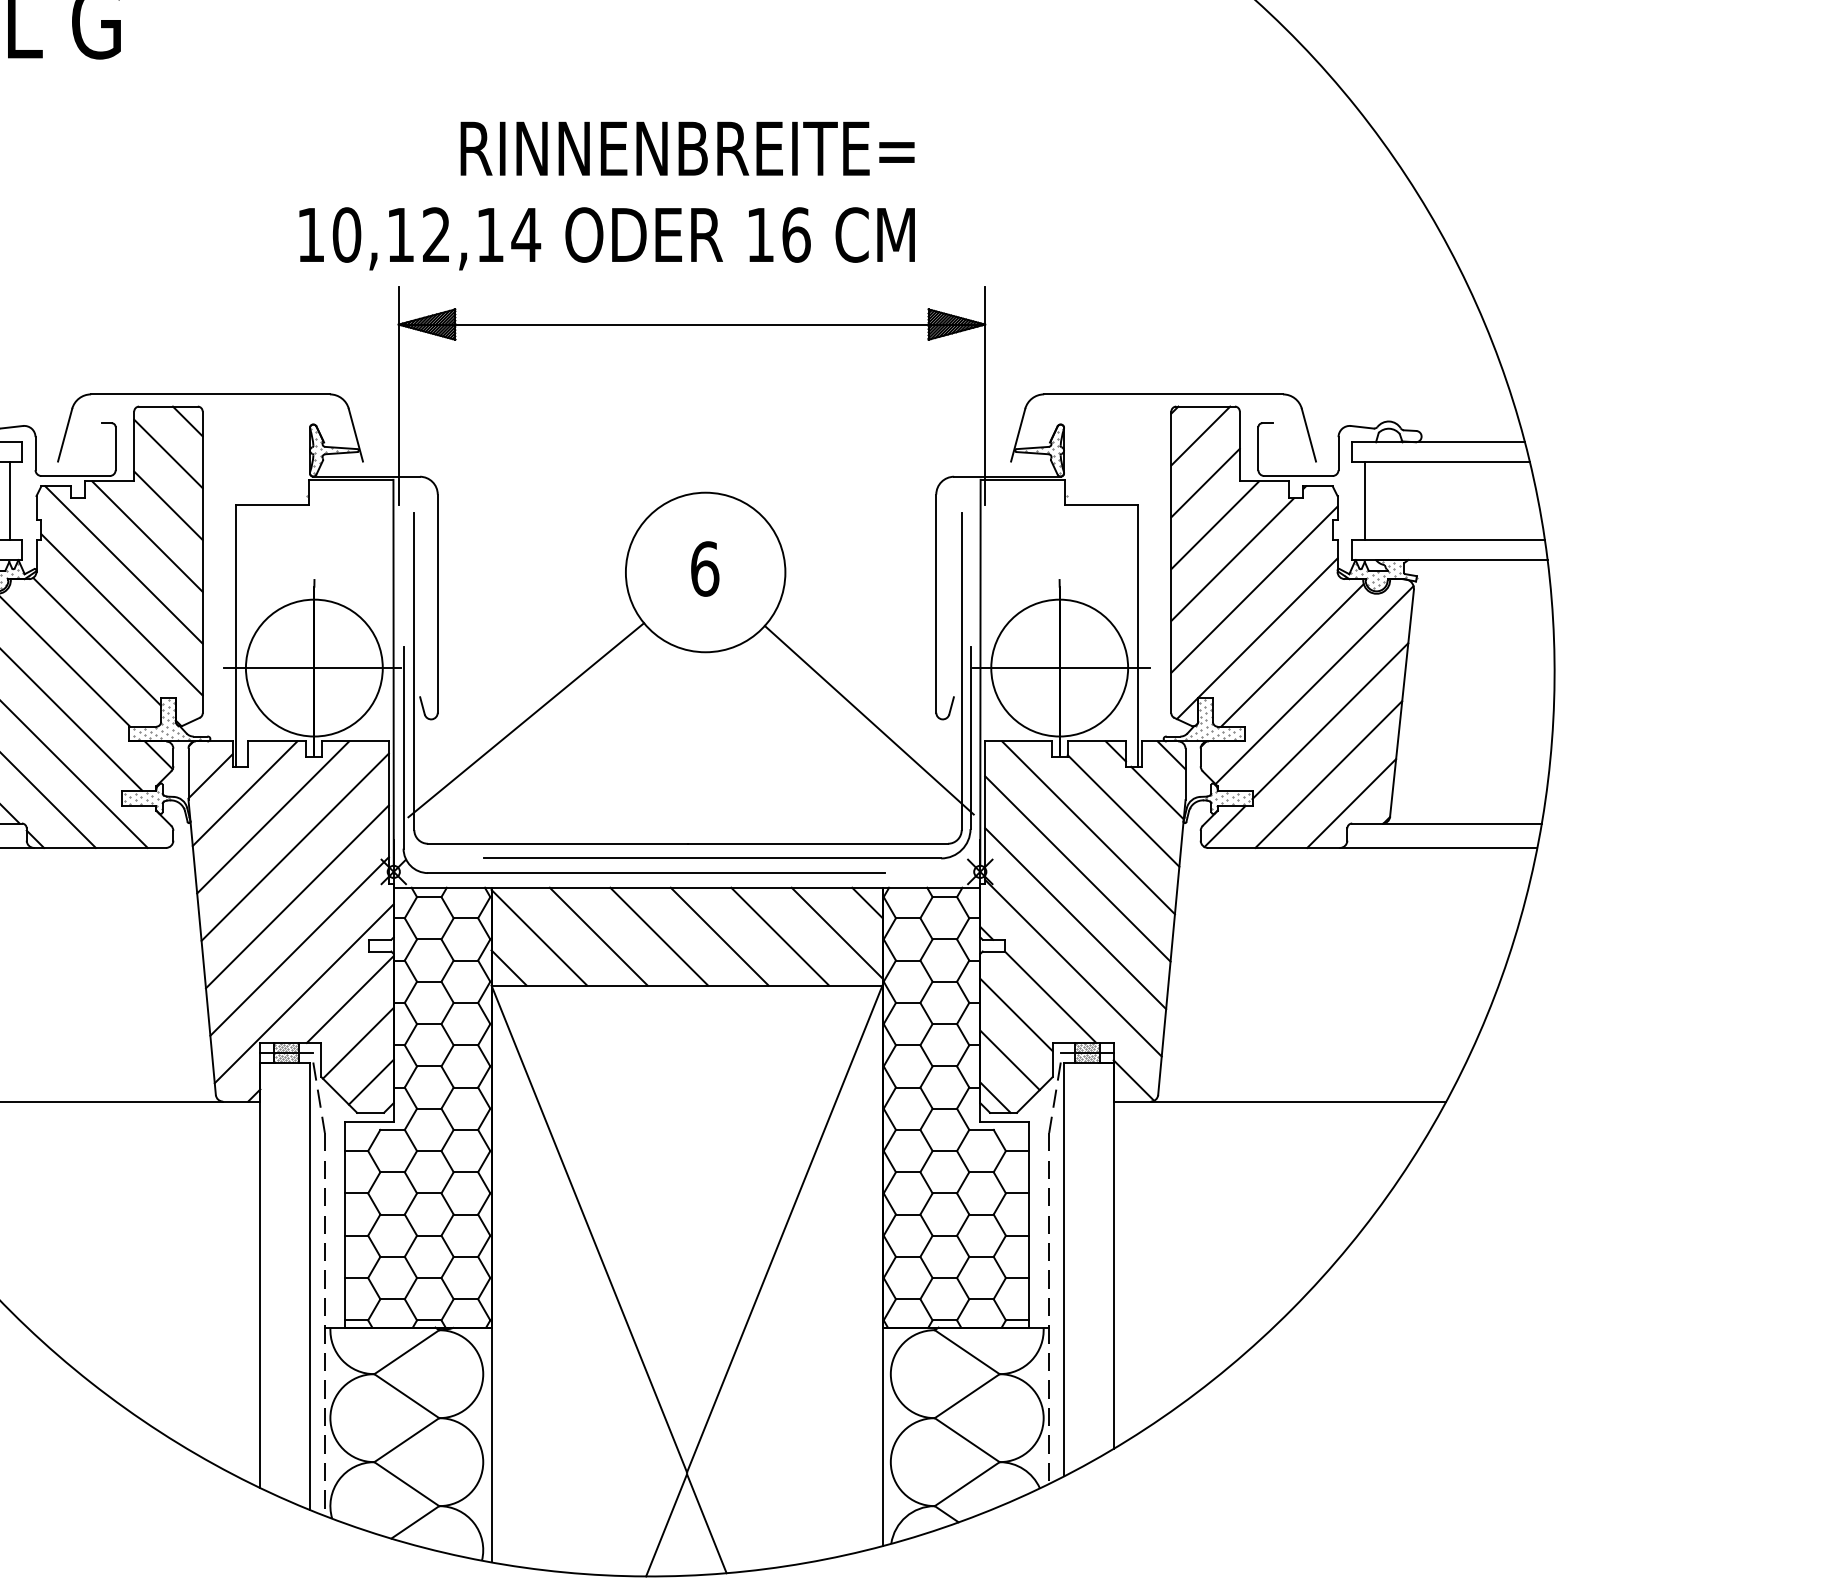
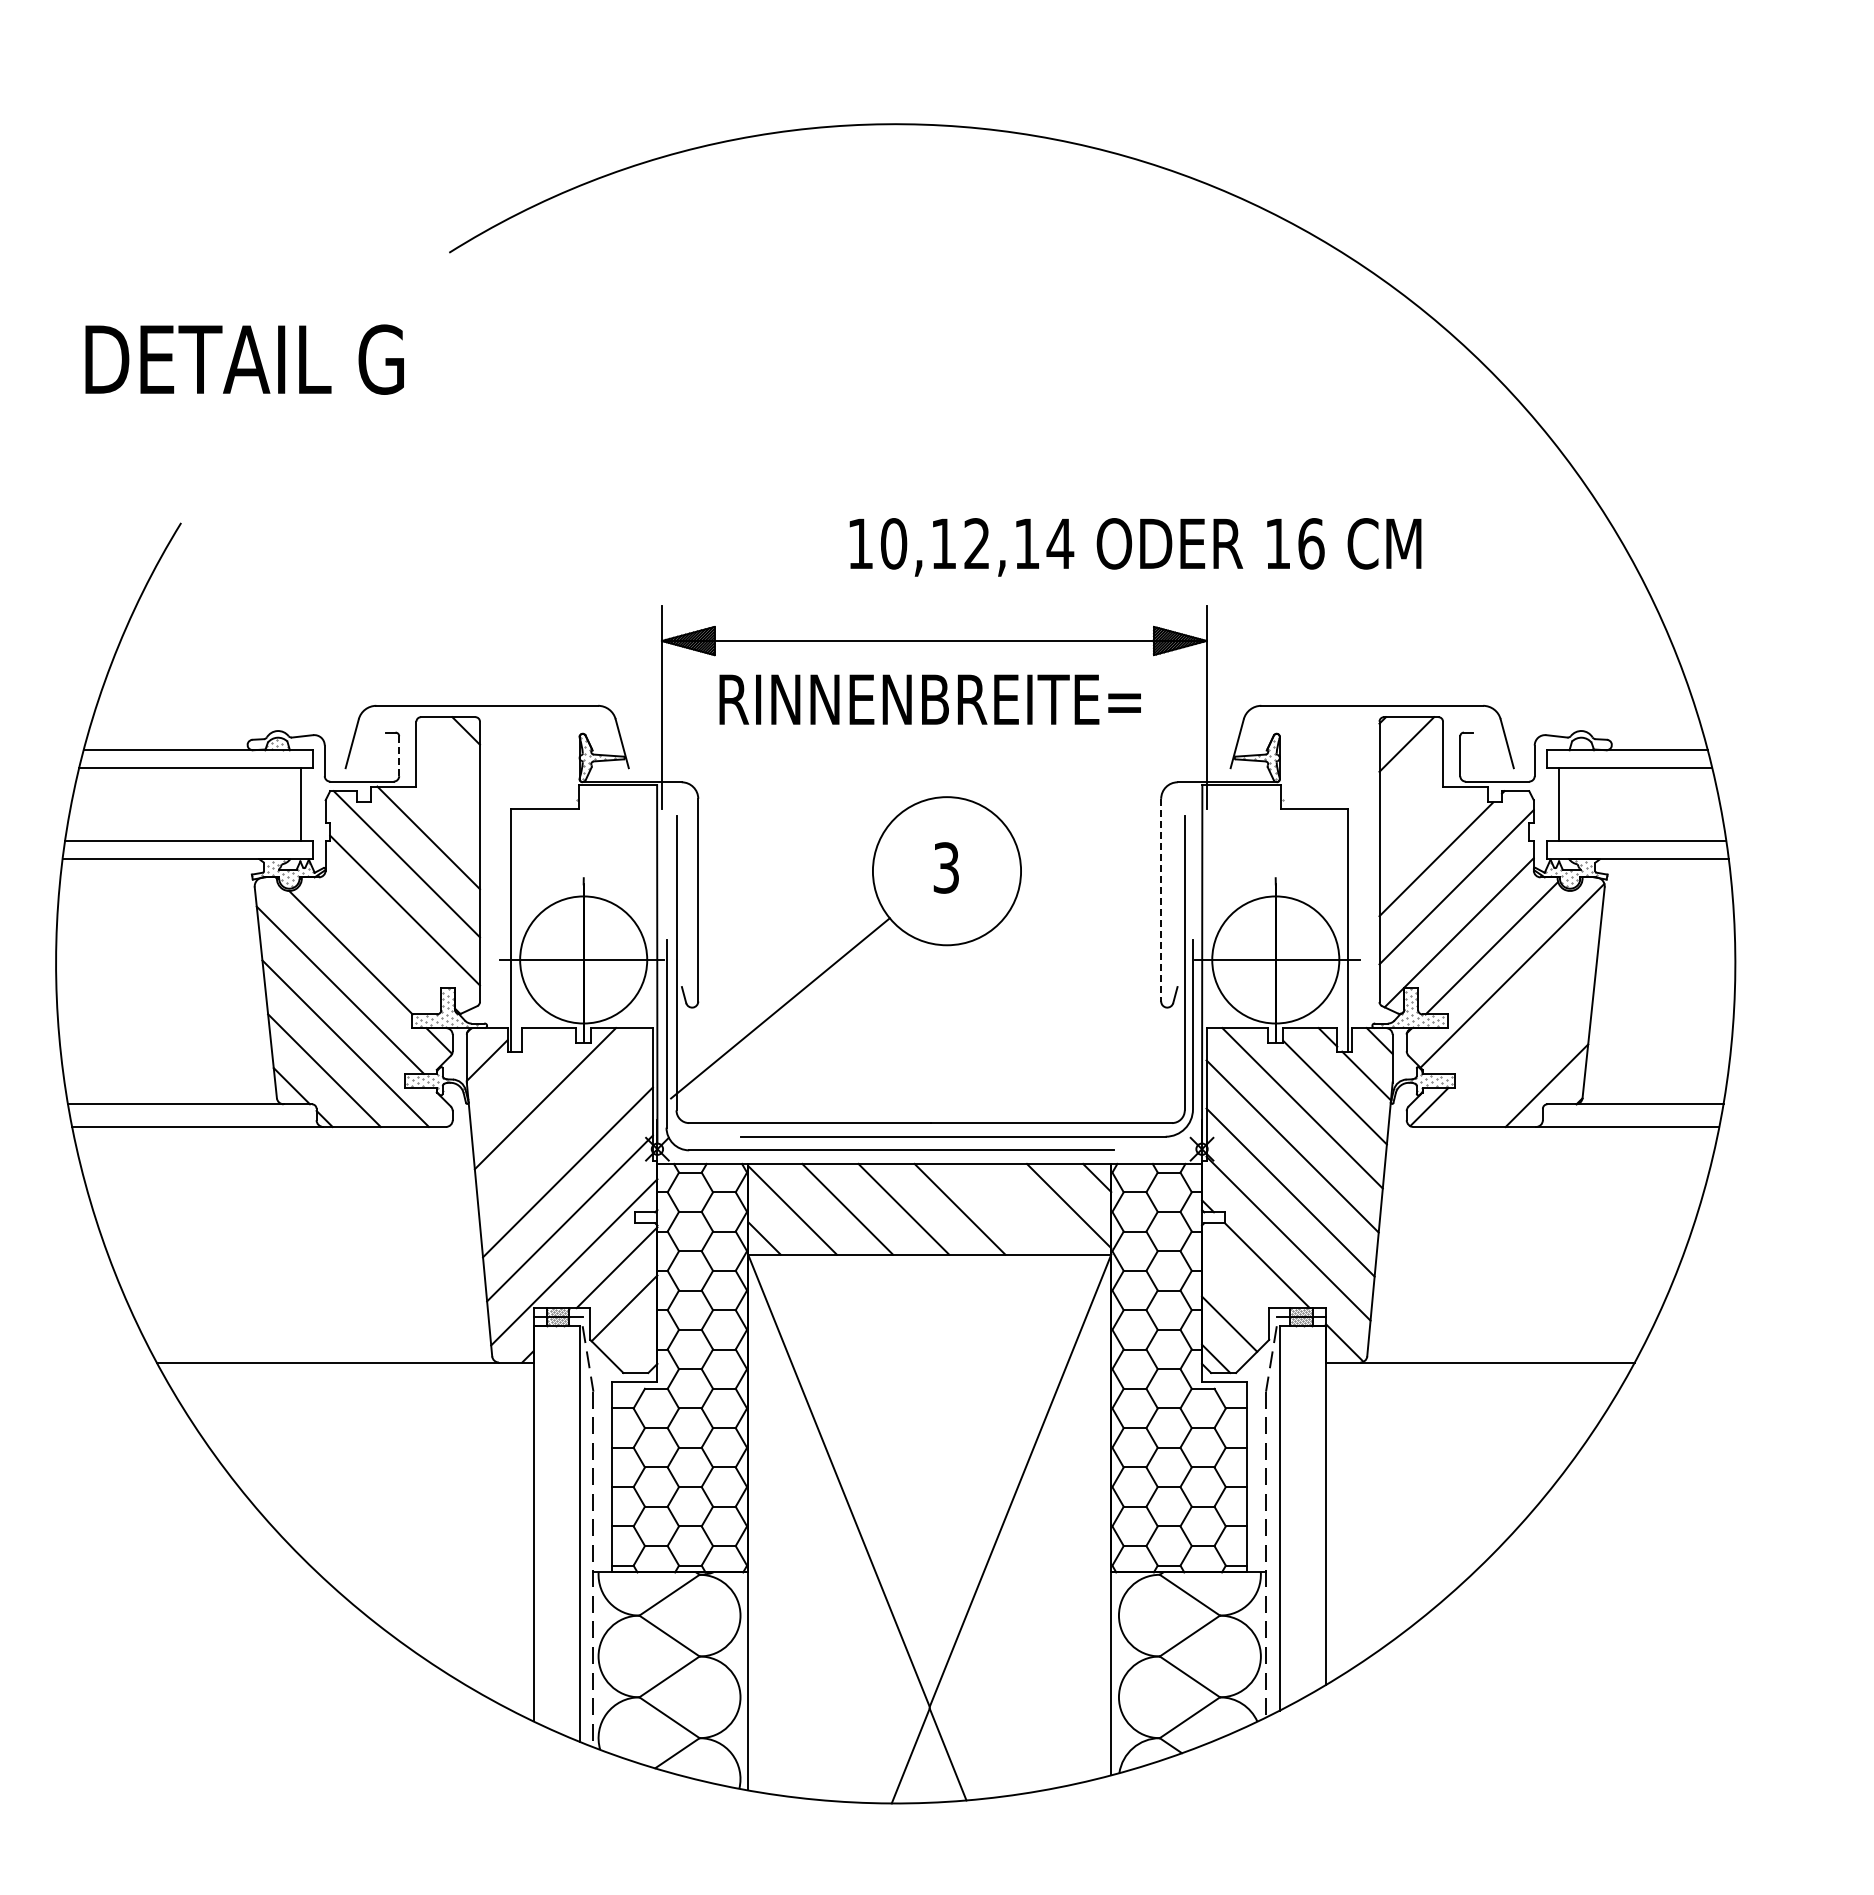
text: (686, 148) -> (929, 699), moved
text: (607, 238) -> (1135, 547), moved
line: (116, 448) -> (399, 756), solid -> dashed
line: (167, 453) -> (447, 760), removed
line: (1205, 482) -> (1411, 787), removed
line: (167, 506) -> (447, 809), removed
line: (1214, 525) -> (1419, 827), removed
text: (705, 568) -> (946, 867), 6 -> 3
line: (936, 604) -> (1161, 900), solid -> dashed
line: (96, 641) -> (381, 935), removed
line: (868, 719) -> (1098, 1007), removed
line: (1329, 720) -> (1526, 1008), removed
line: (1328, 774) -> (1525, 1058), removed
line: (244, 793) -> (518, 1076), removed
line: (294, 847) -> (565, 1126), removed
line: (779, 935) -> (1015, 1208), removed
line: (1016, 1014) -> (1235, 1281), removed
line: (371, 1082) -> (636, 1344), removed

